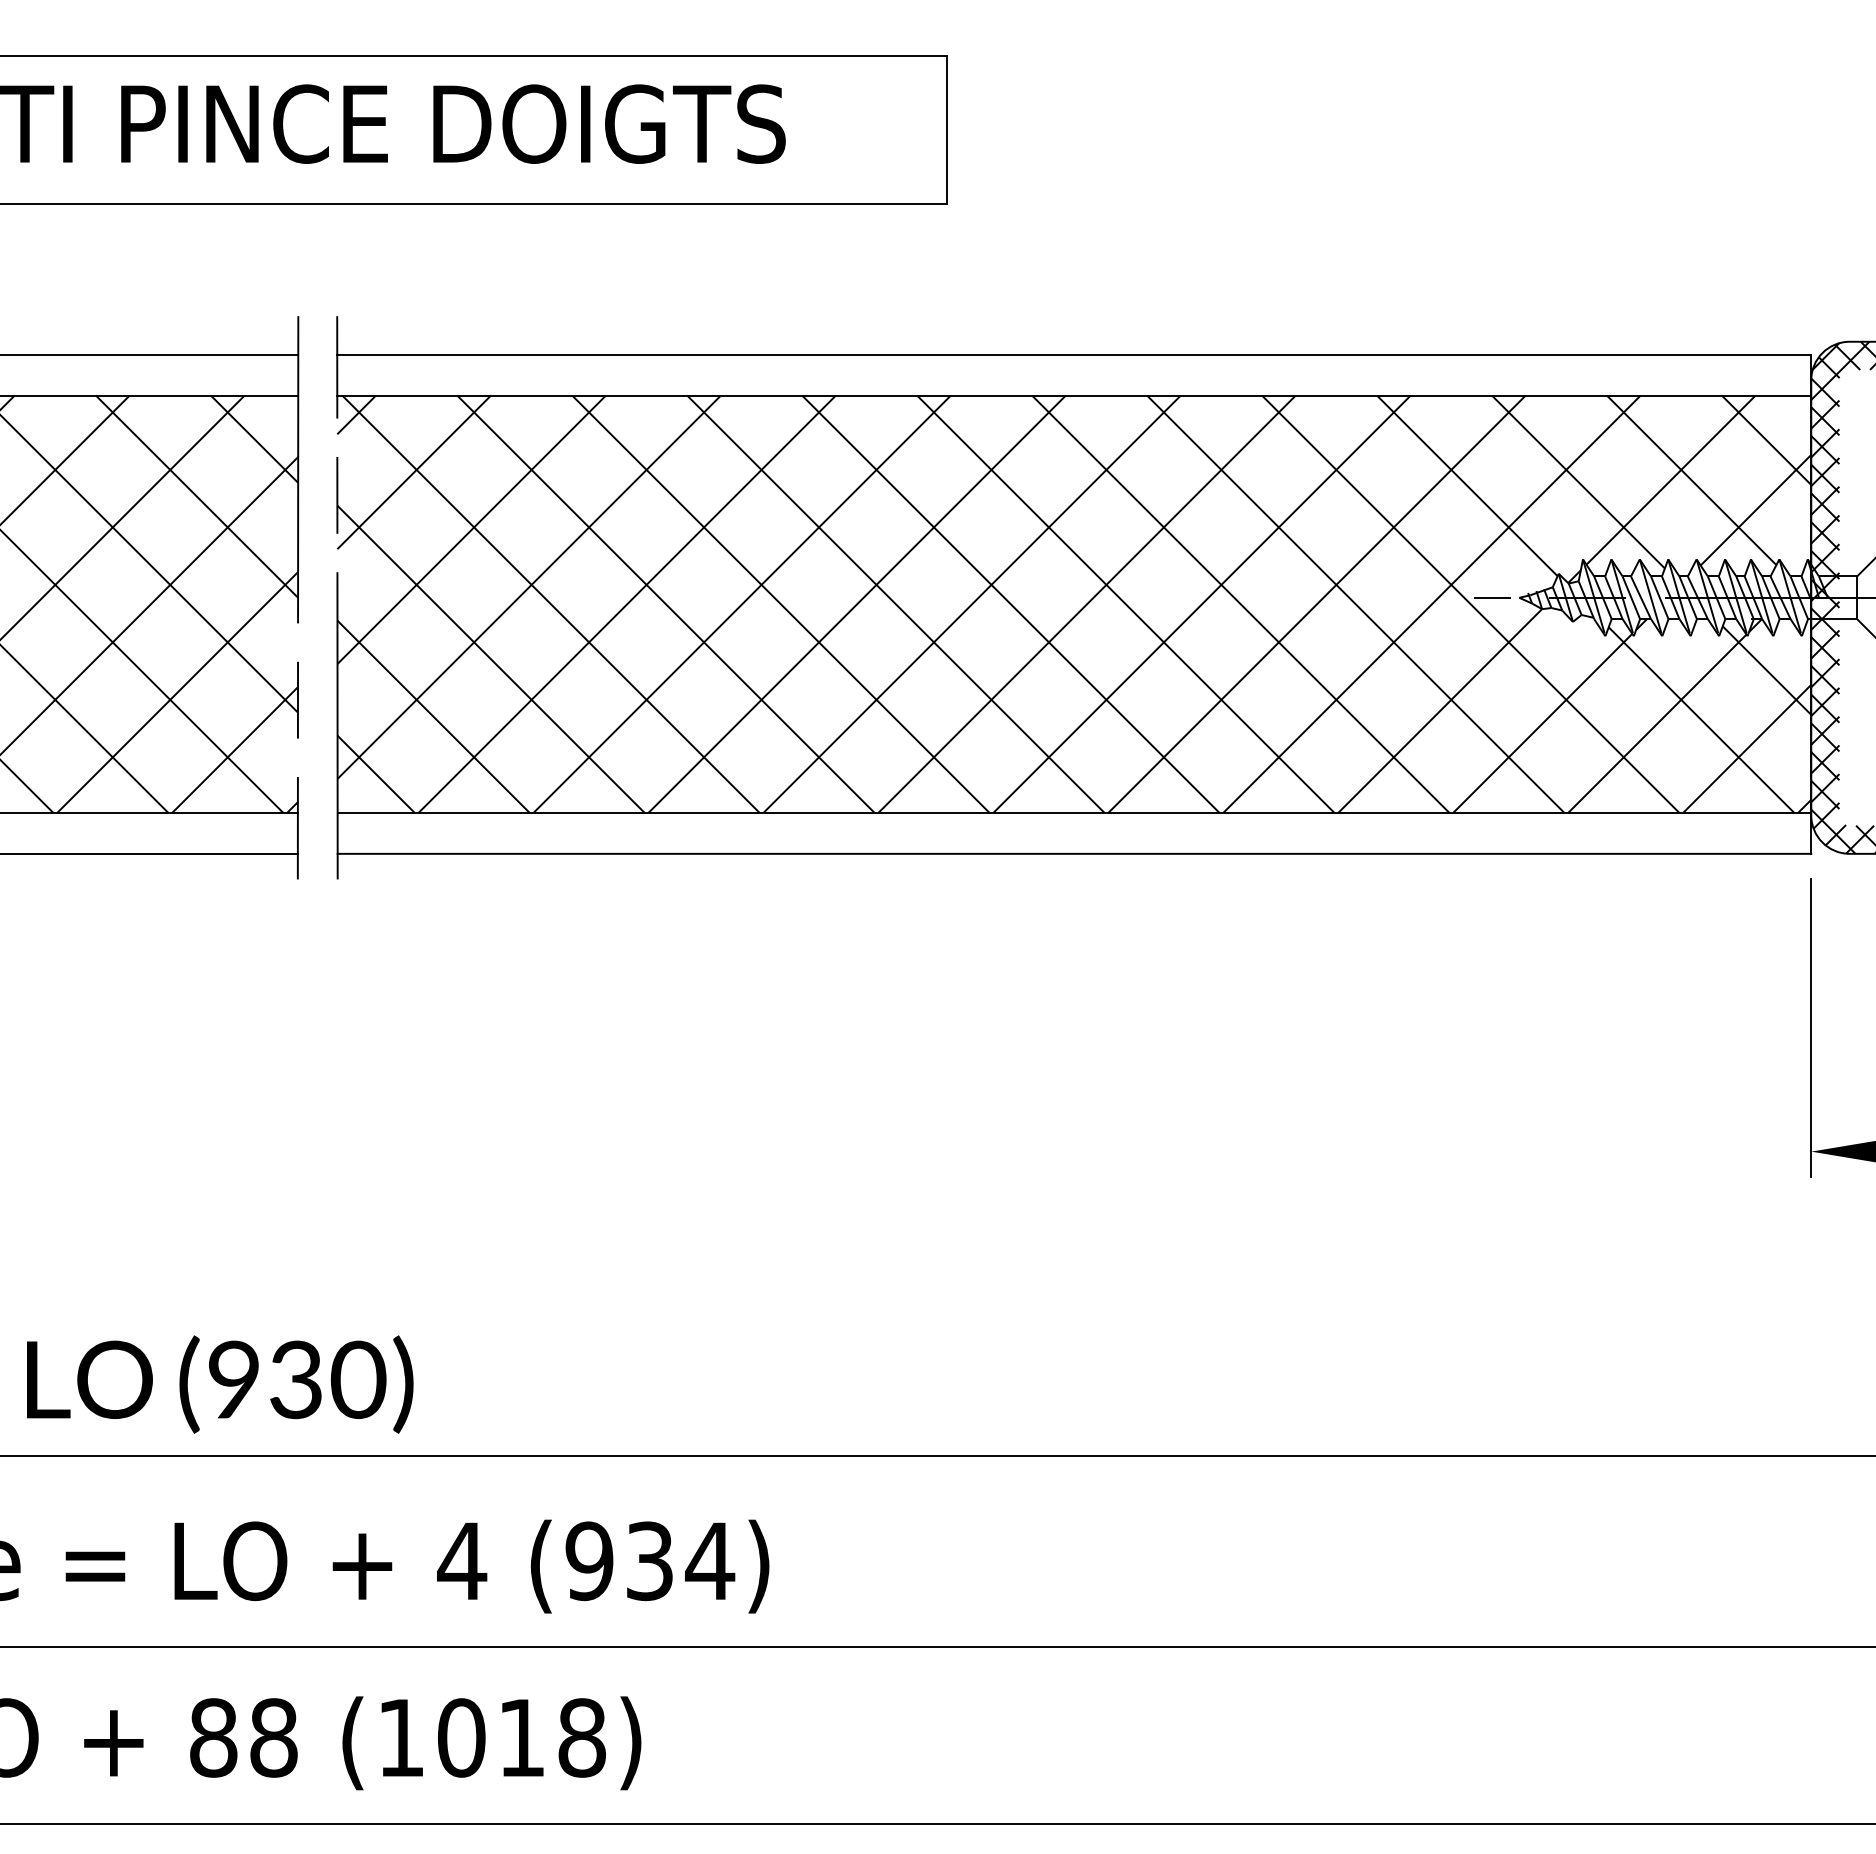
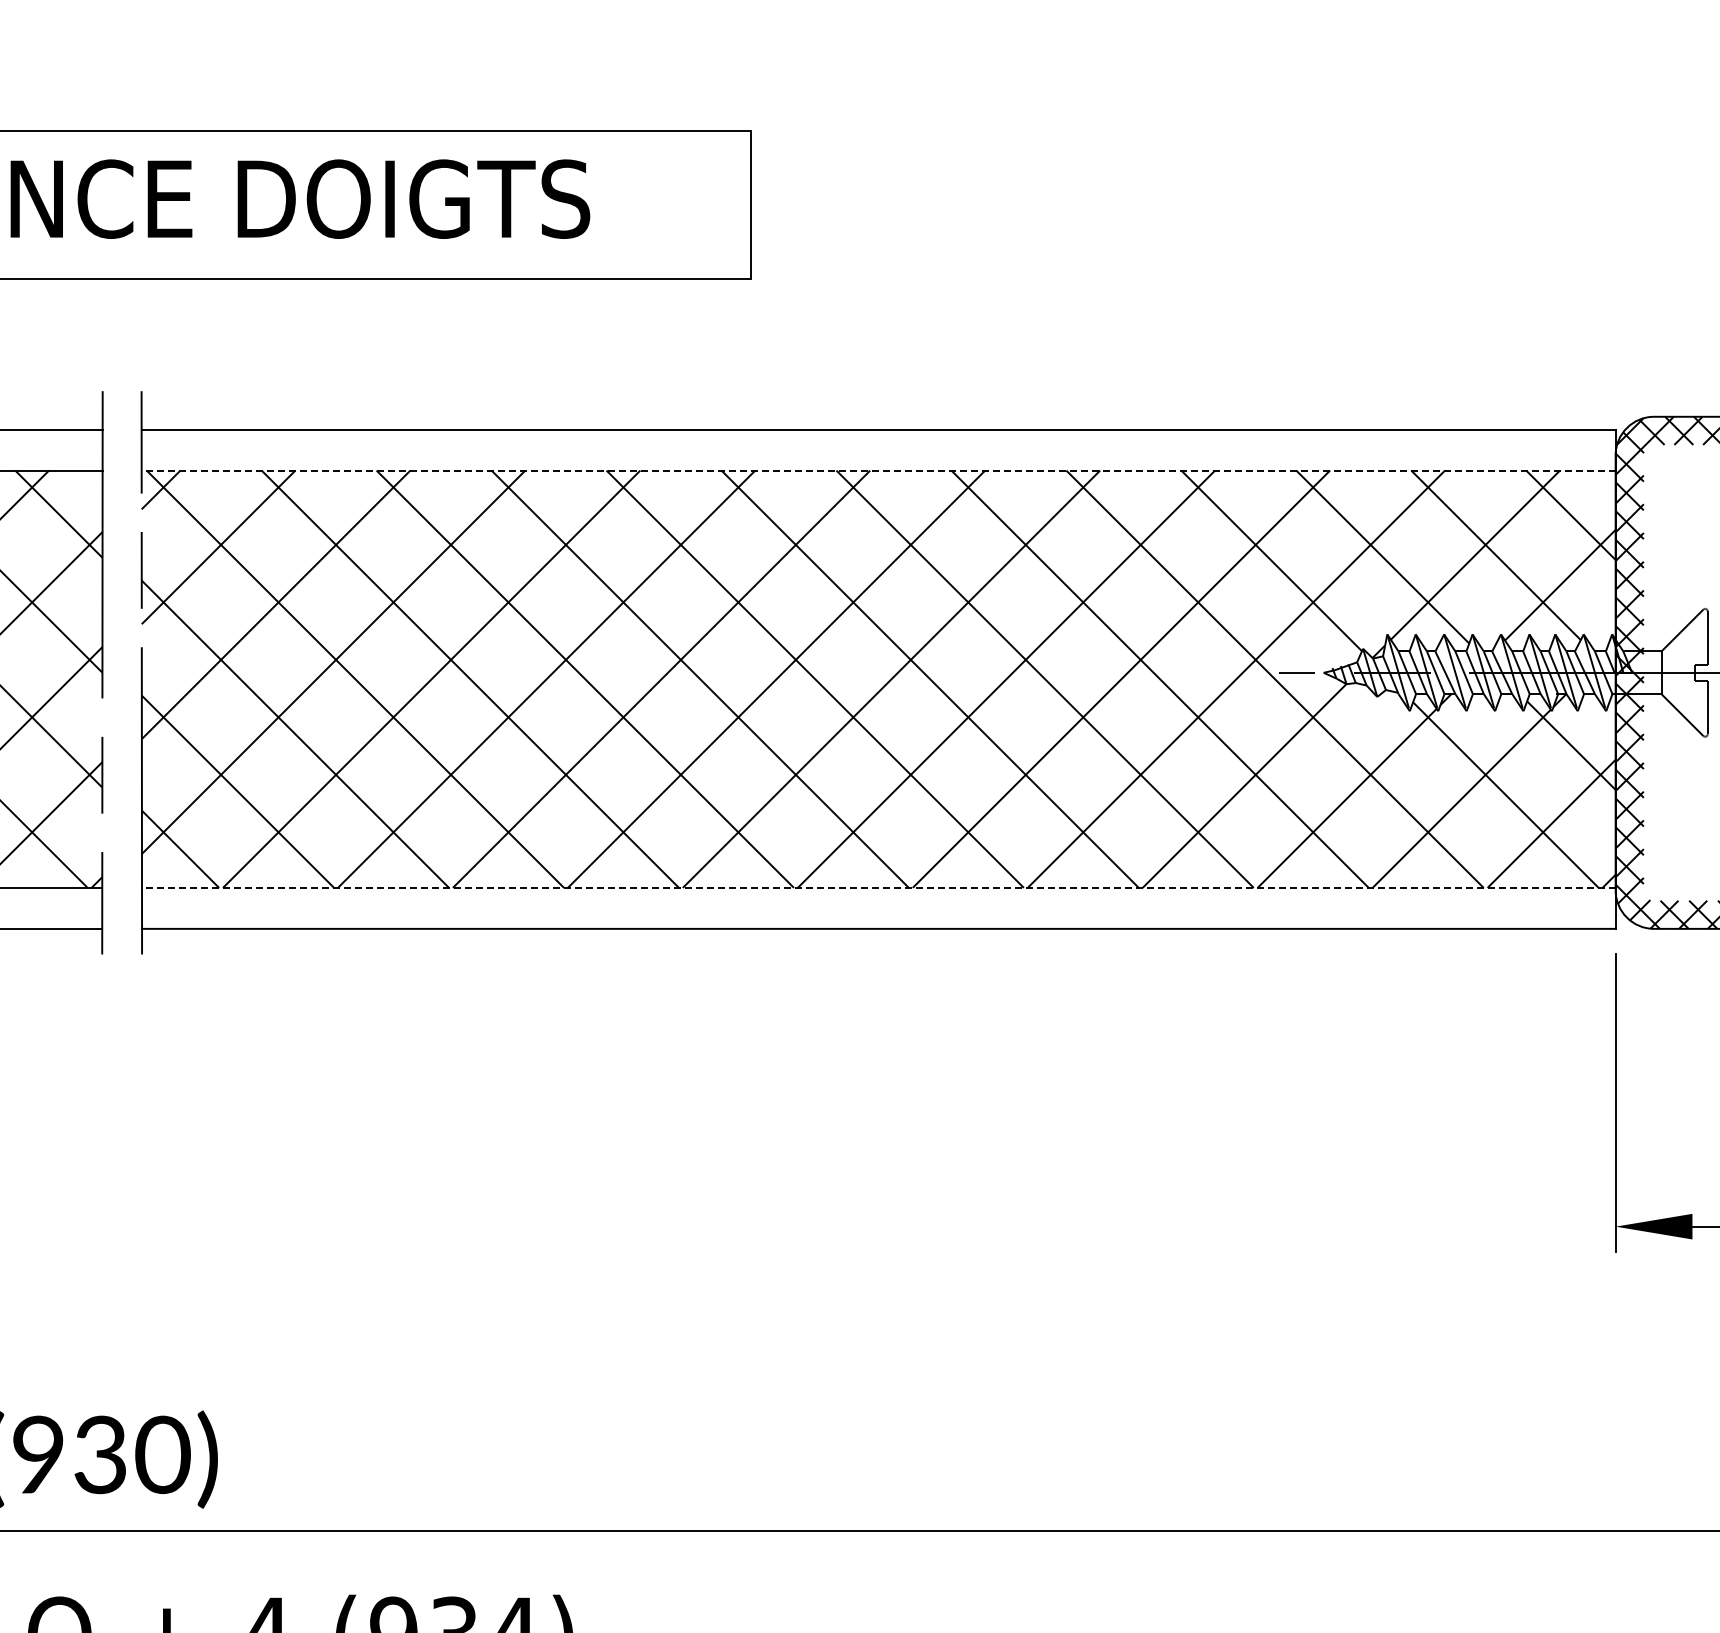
line: (1074, 395) -> (878, 470), solid -> dashed
line: (1074, 812) -> (878, 887), solid -> dashed

